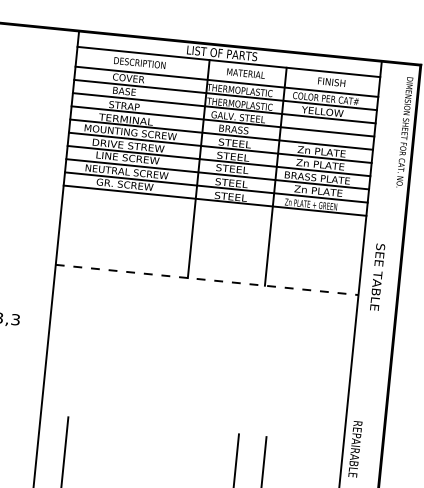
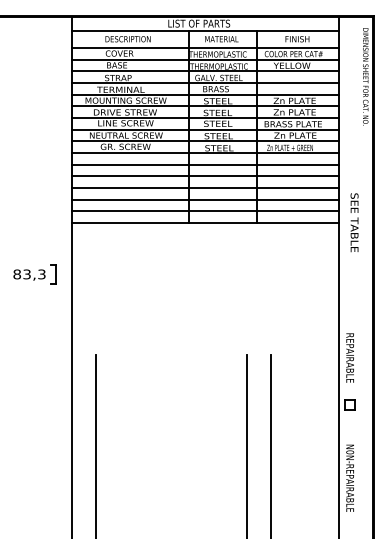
line: (213, 213) -> (205, 164), added
line: (212, 227) -> (205, 176), added
line: (210, 239) -> (205, 187), added
line: (209, 253) -> (205, 199), added
line: (208, 266) -> (205, 211), added
text: (377, 276) -> (354, 222), moved
line: (206, 279) -> (205, 222), dashed -> solid
part: (28, 321) -> (53, 274), added

